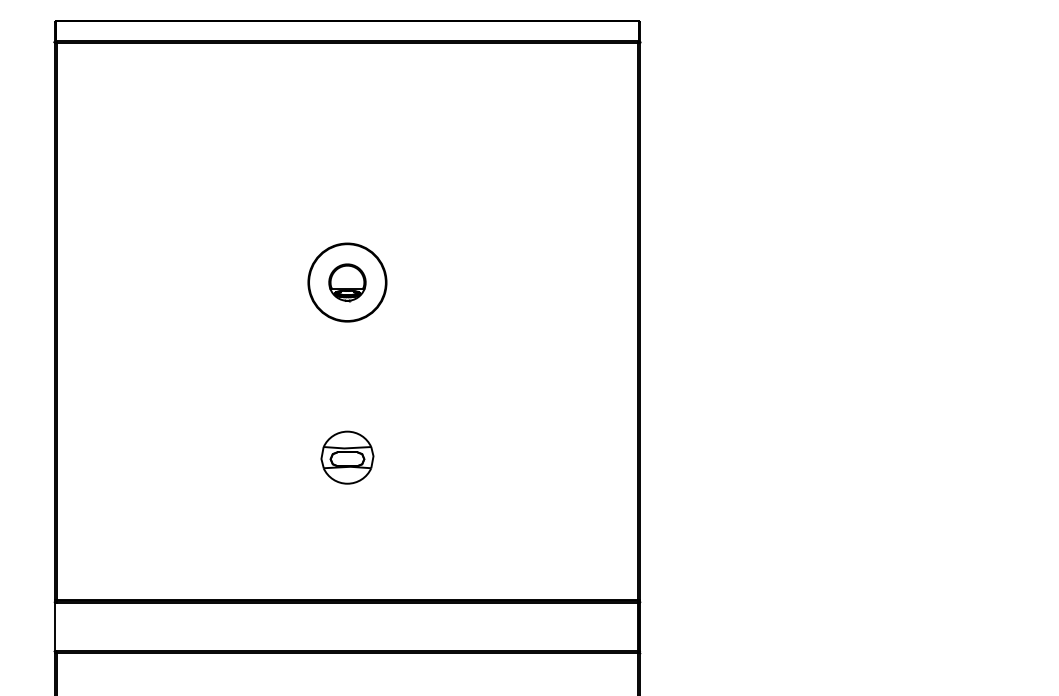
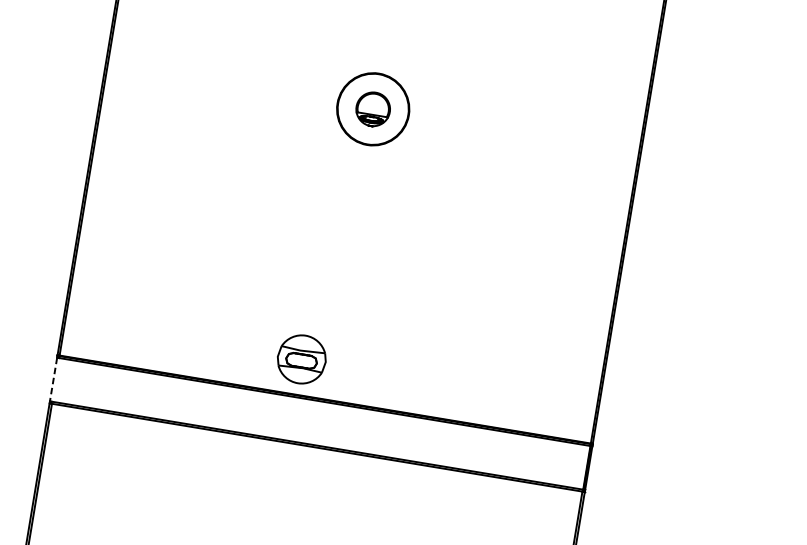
part: (347, 457) -> (301, 359), moved
line: (54, 626) -> (53, 379), solid -> dashed

